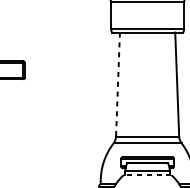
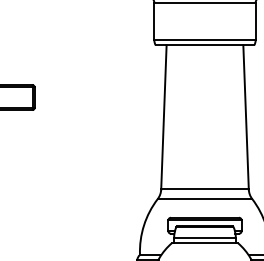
line: (117, 84) -> (163, 117), dashed -> solid
line: (147, 175) -> (205, 243), dashed -> solid

